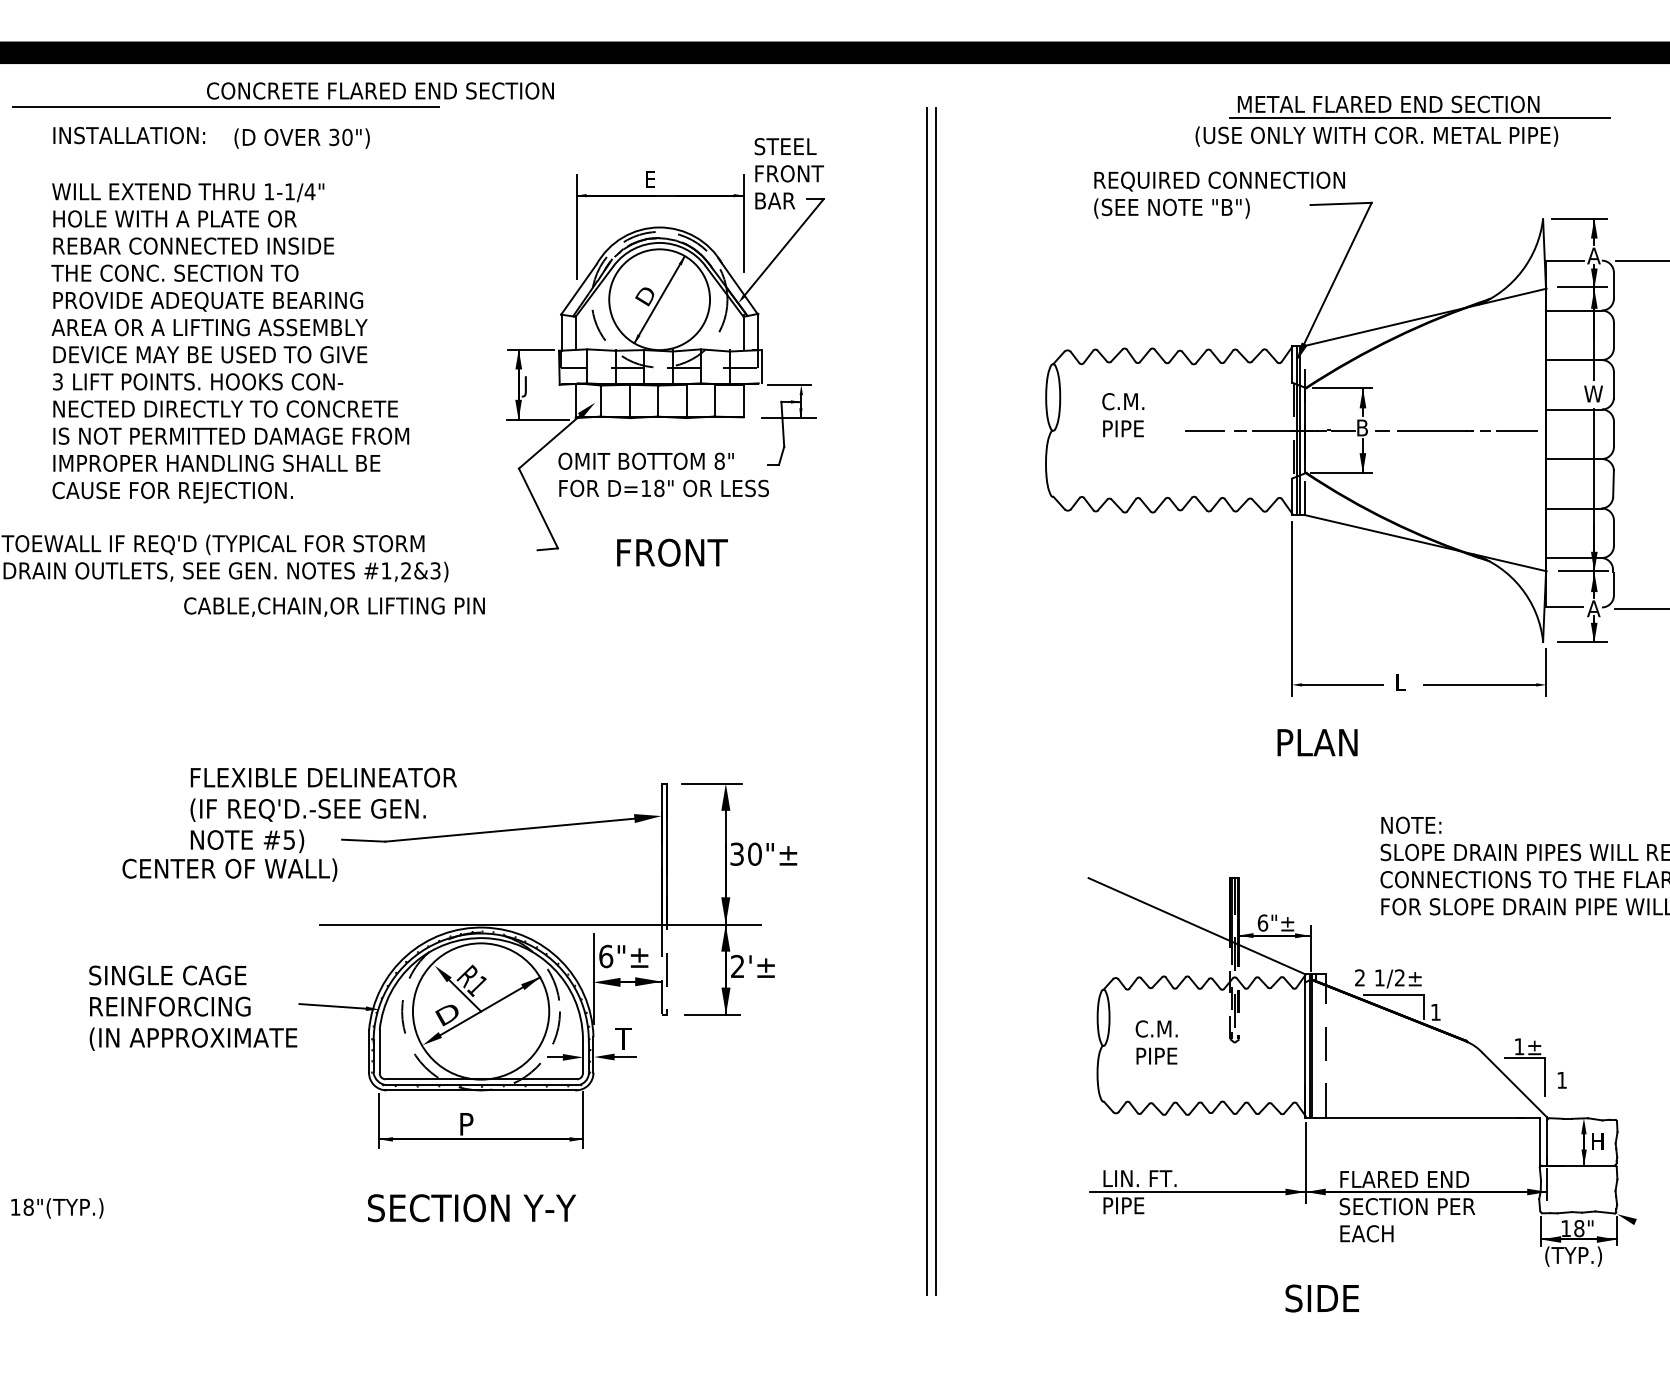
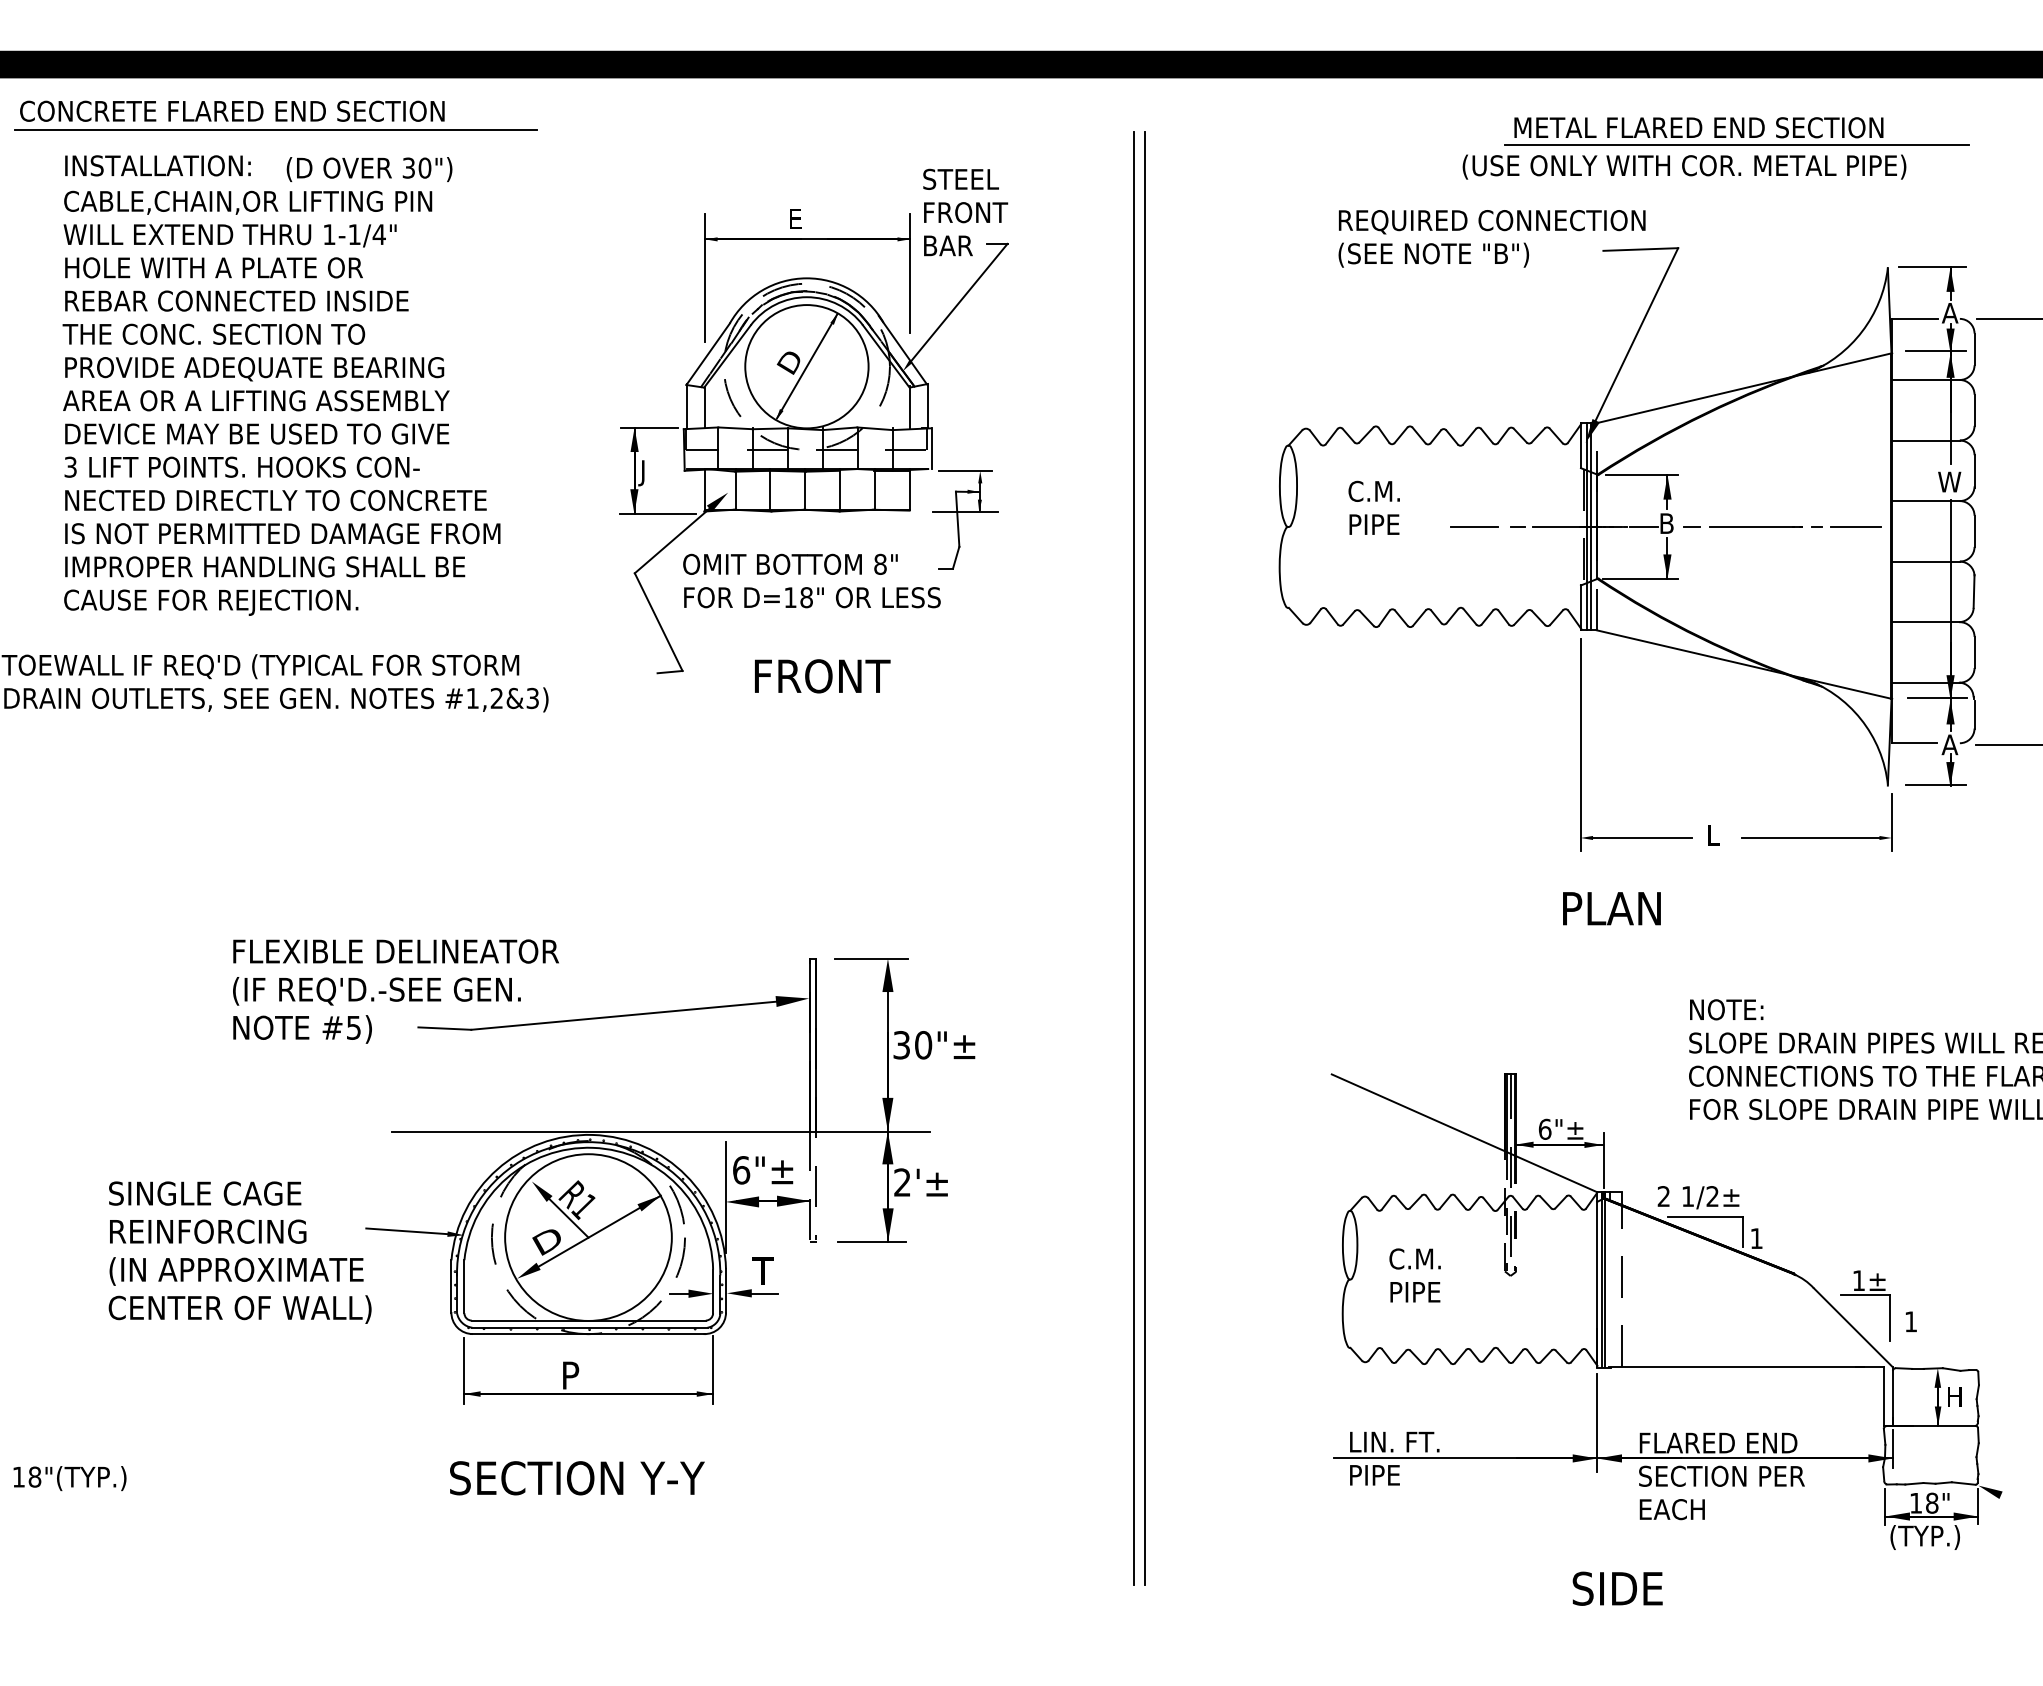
text: (380, 90) -> (232, 110), moved
text: (334, 606) -> (248, 202), moved
text: (229, 870) -> (239, 1309), moved

